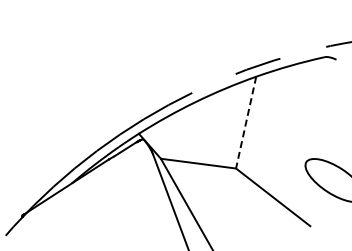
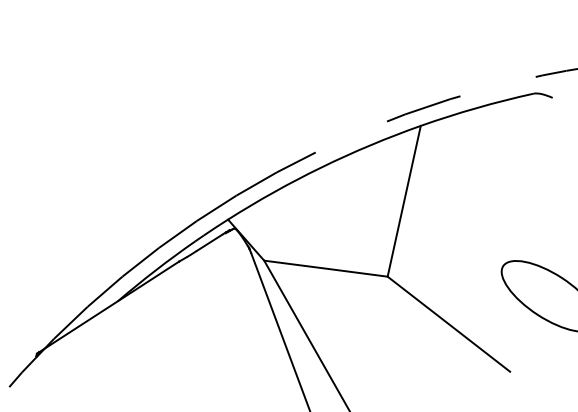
line: (246, 122) -> (404, 201), dashed -> solid

